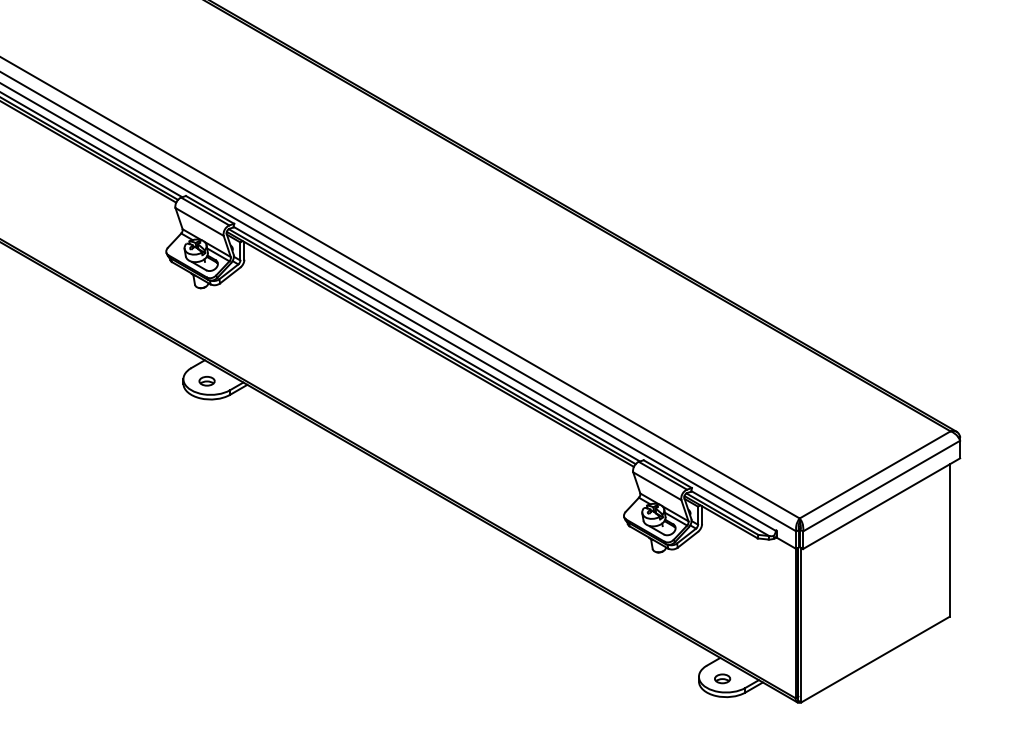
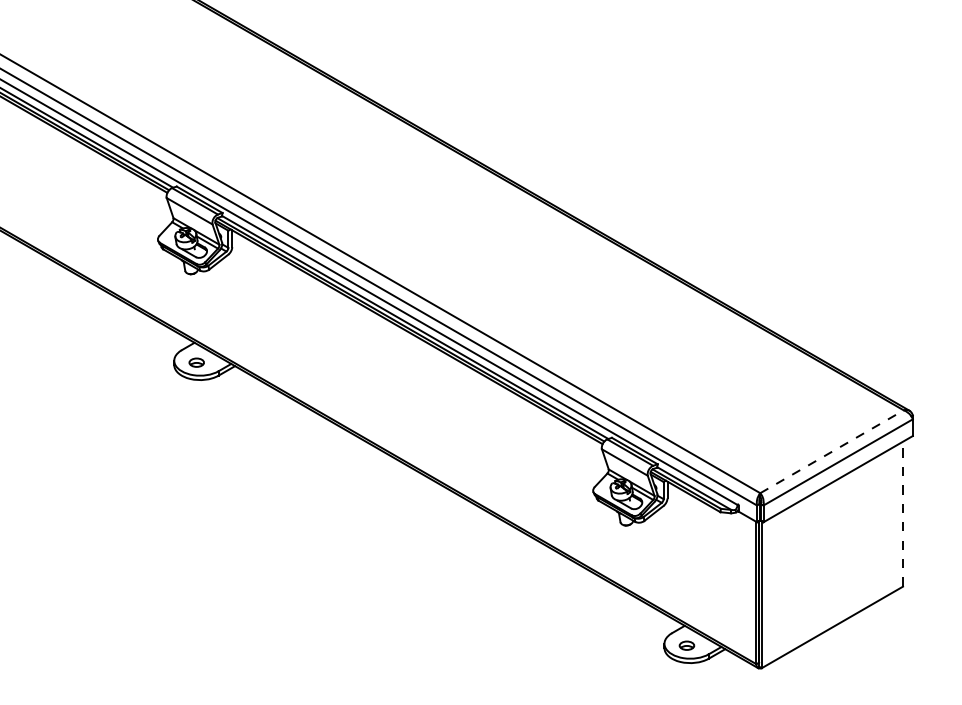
line: (875, 474) -> (832, 451), solid -> dashed
line: (950, 539) -> (903, 513), solid -> dashed

